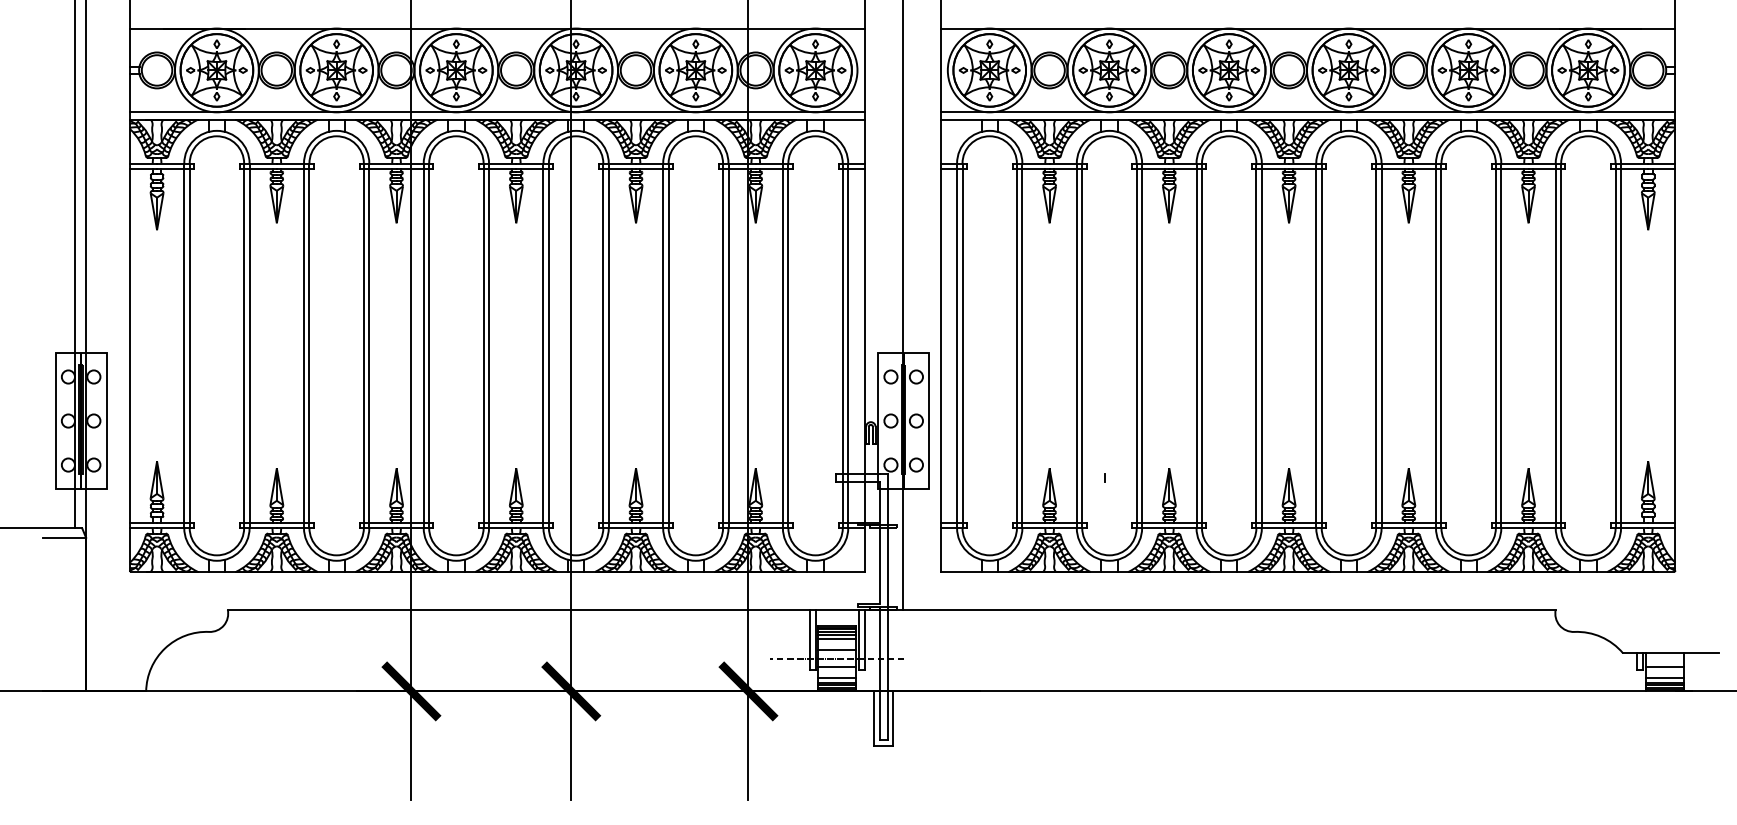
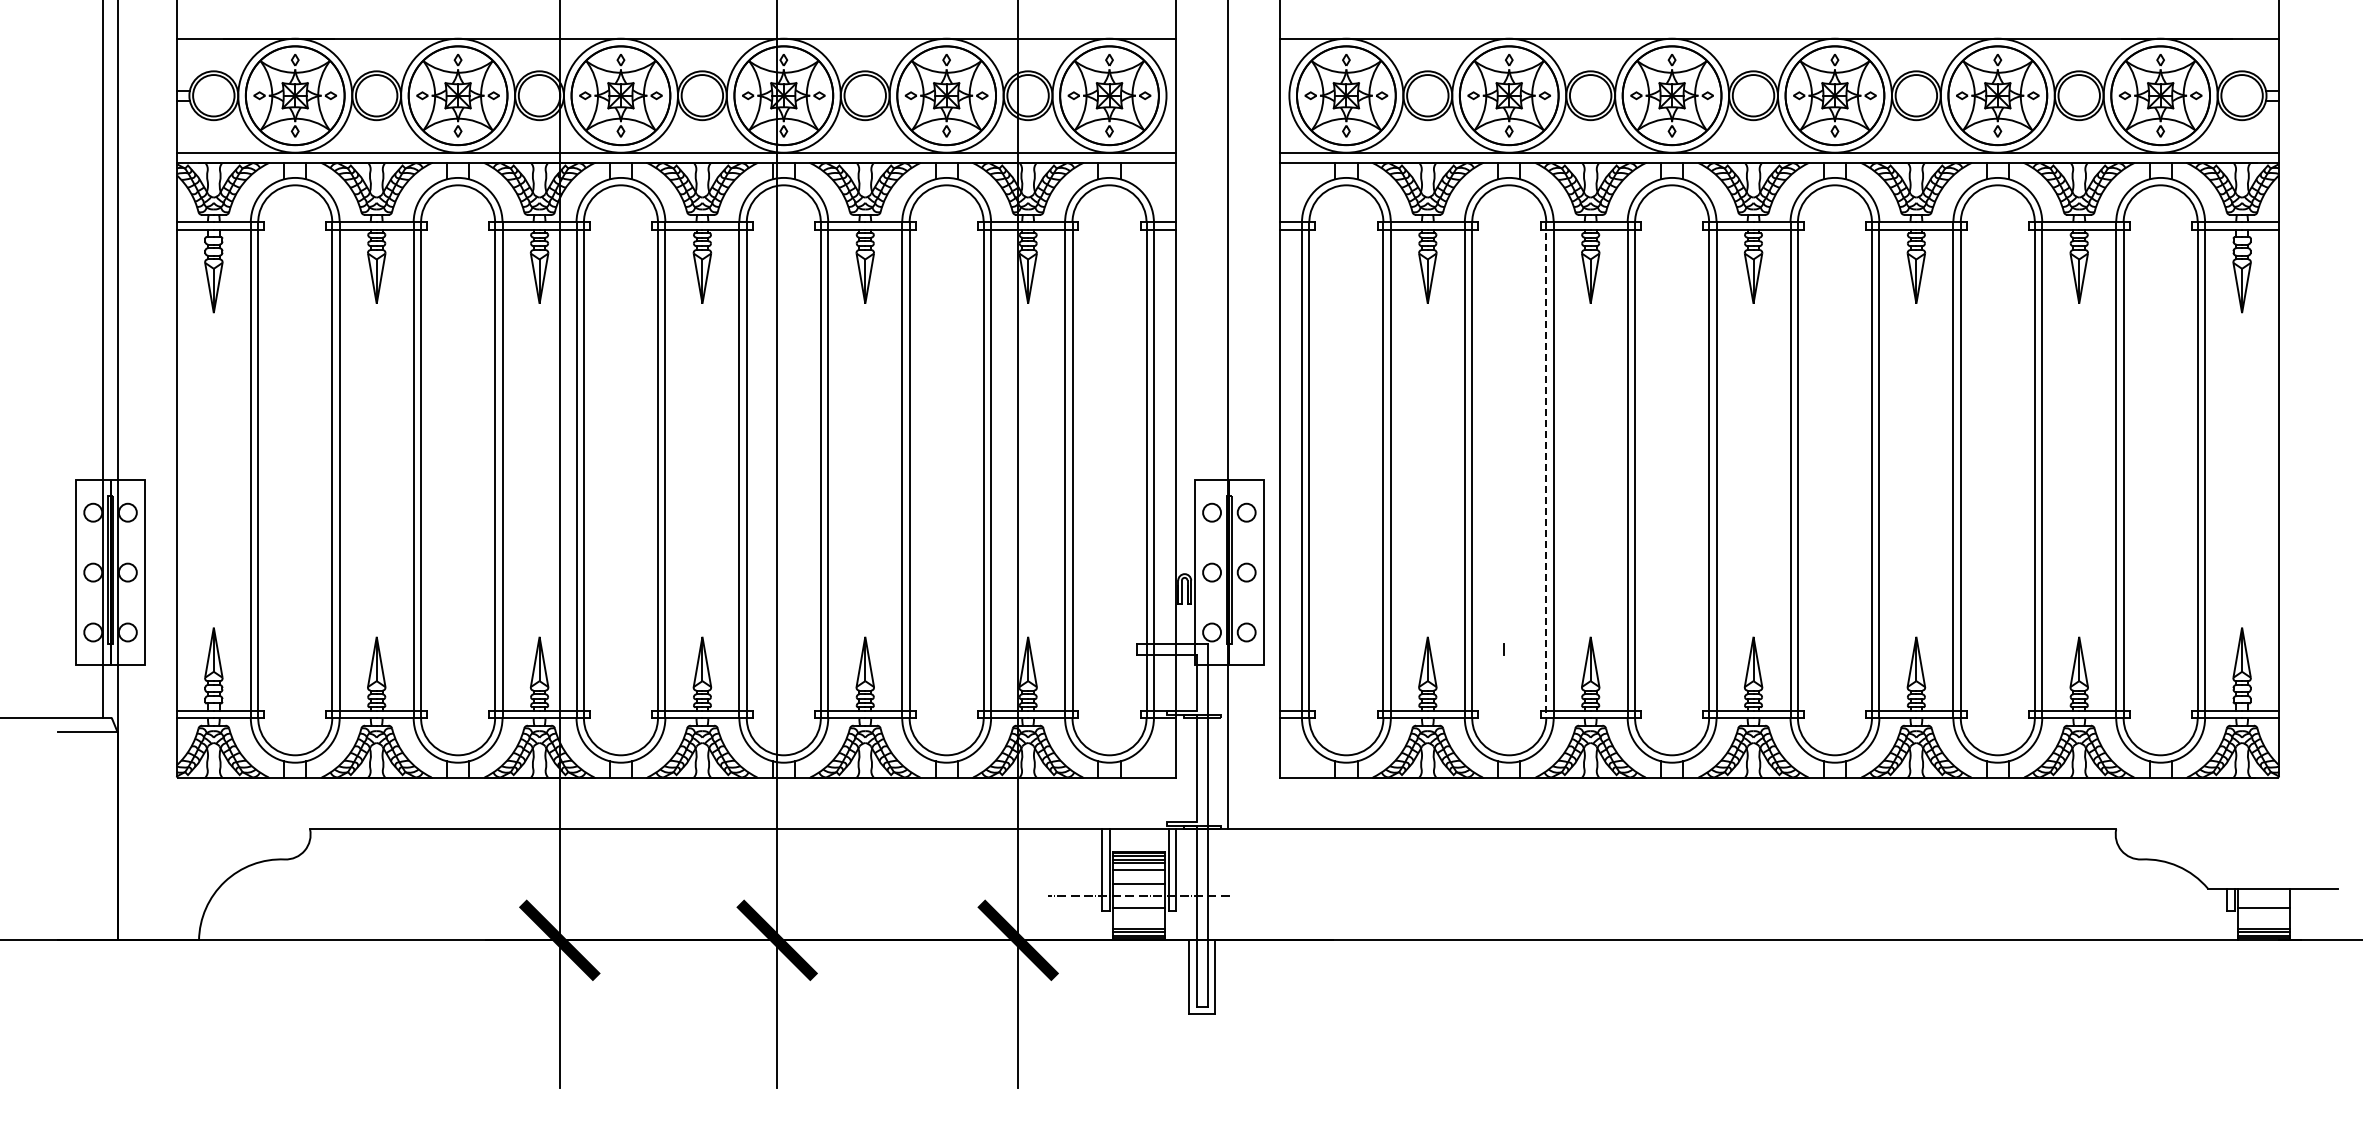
line: (1136, 345) -> (1546, 470), solid -> dashed
line: (837, 678) -> (1139, 922), removed
line: (1664, 678) -> (2264, 922), removed

